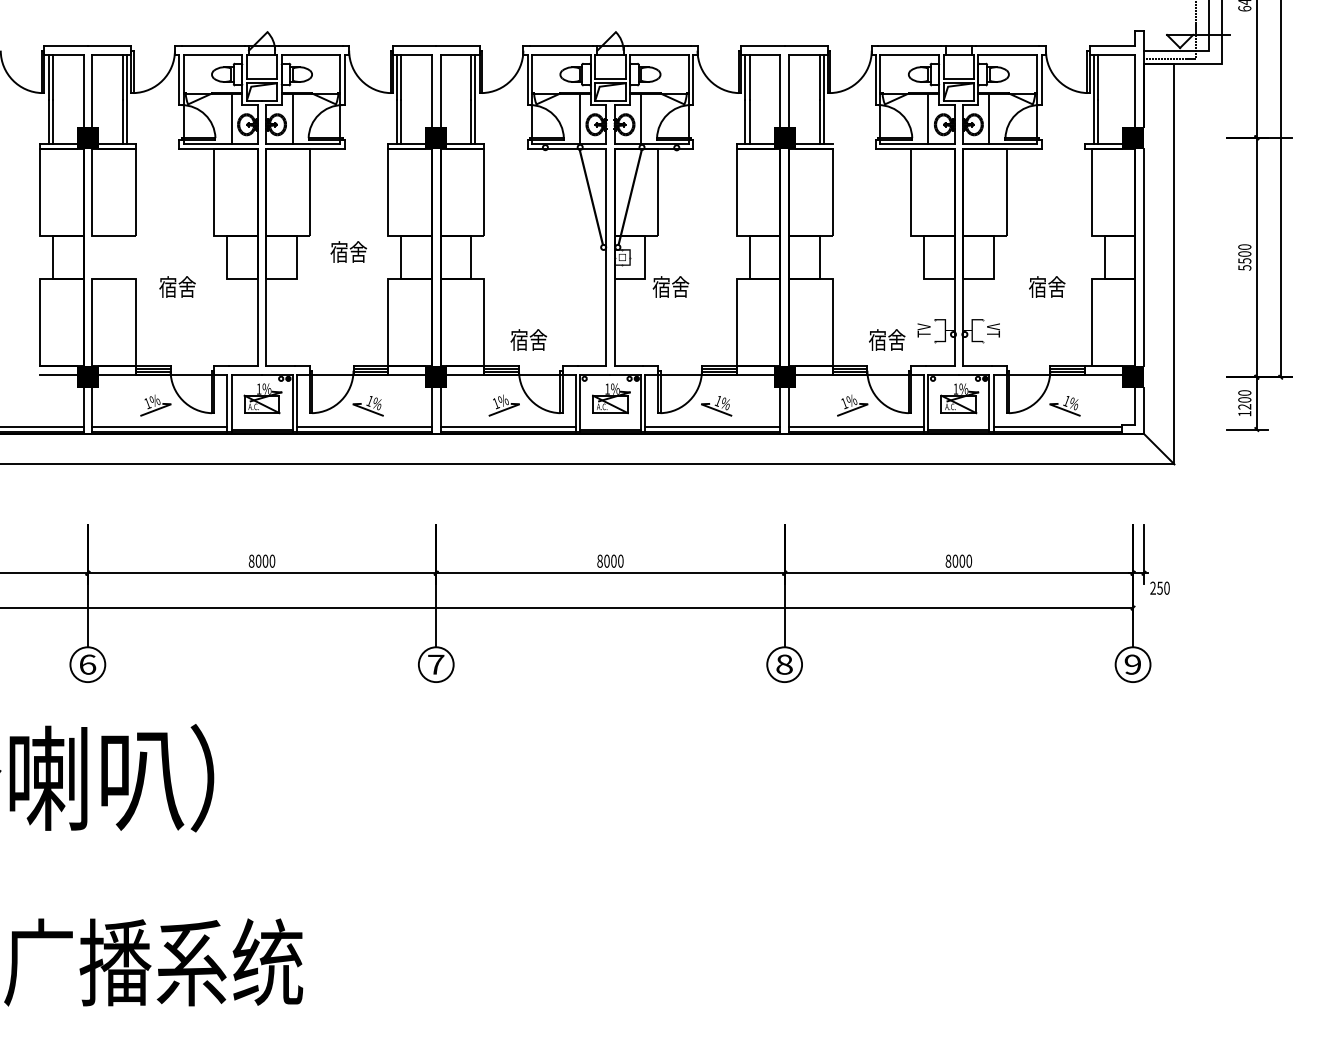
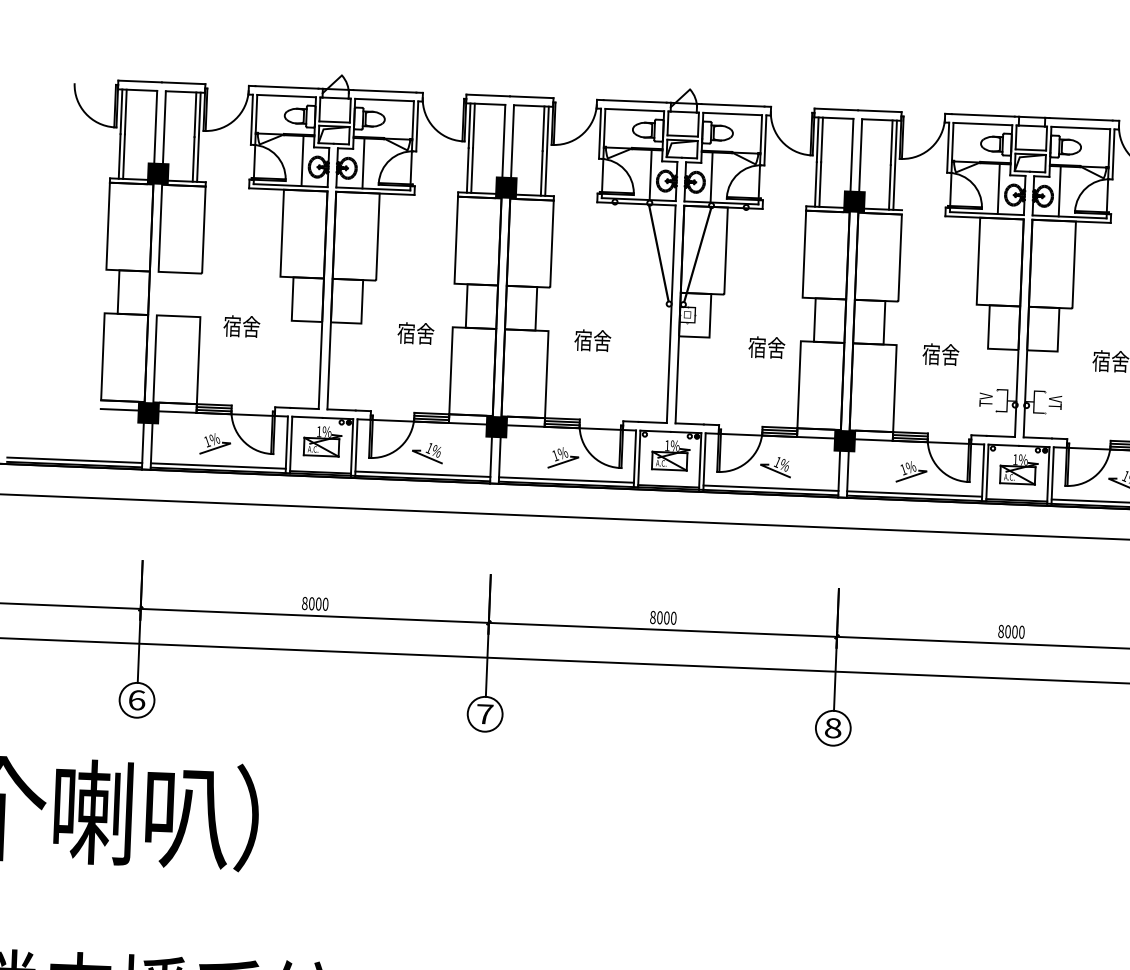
text: (348, 251) -> (415, 332), moved
text: (670, 286) -> (766, 347), moved
text: (528, 339) -> (592, 340), moved
text: (887, 339) -> (941, 354), moved

